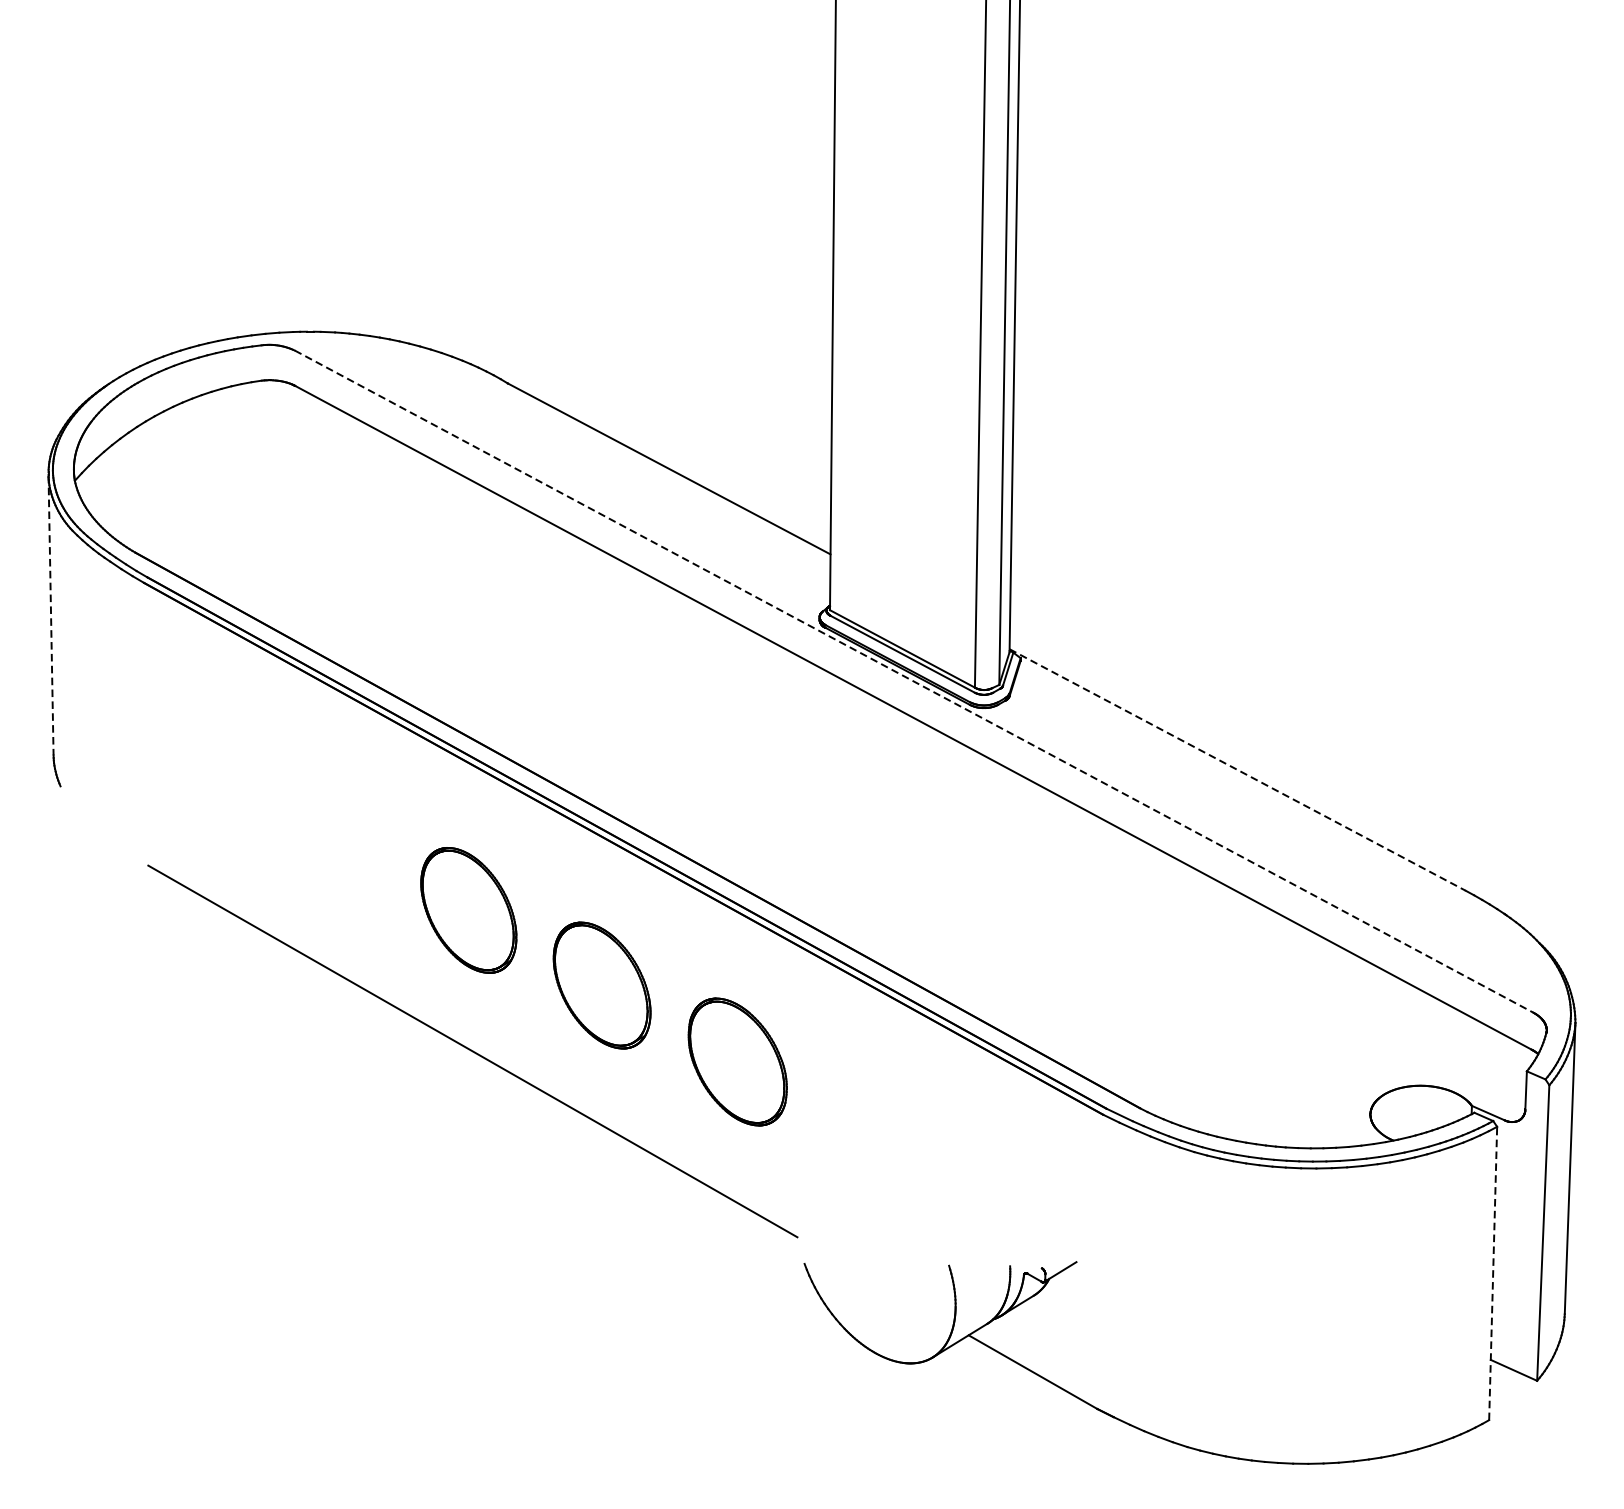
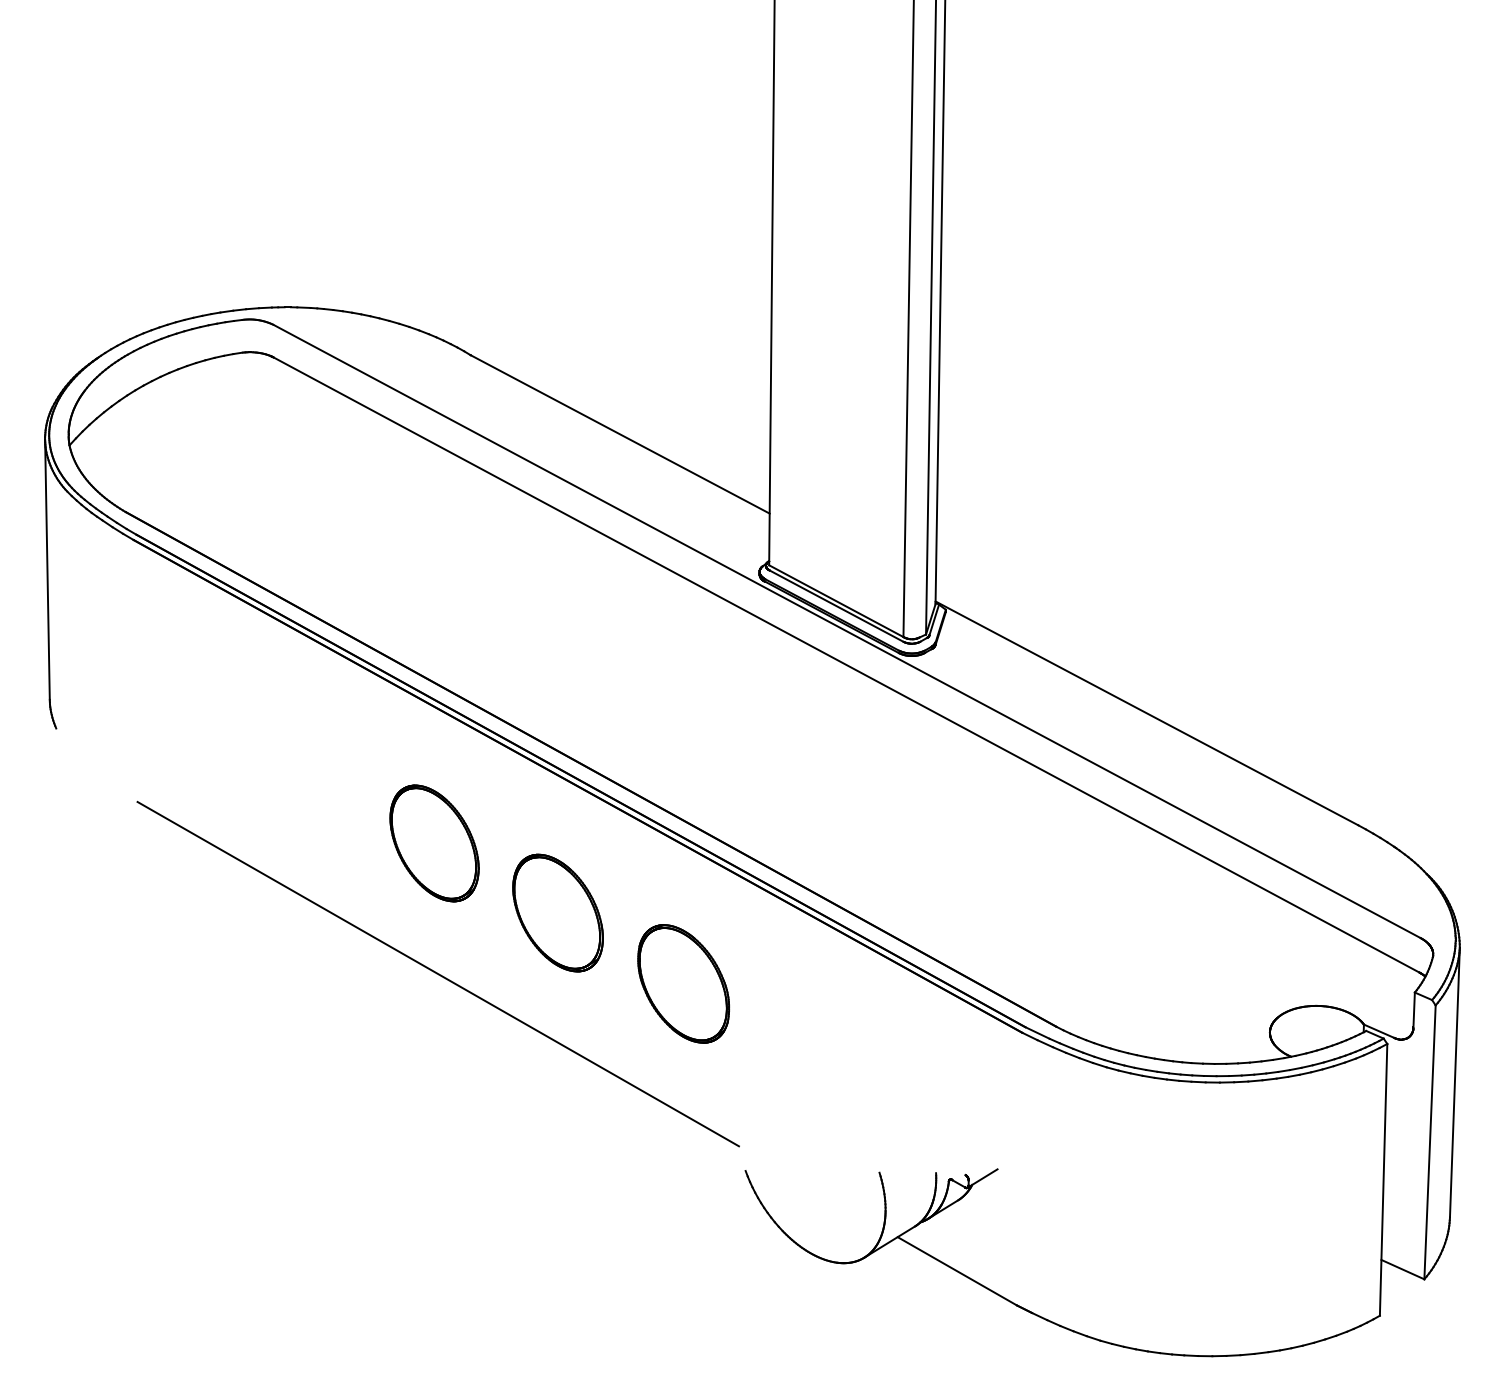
line: (51, 615) -> (47, 570), dashed -> solid
line: (914, 681) -> (847, 631), dashed -> solid
line: (1238, 770) -> (1147, 713), dashed -> solid
line: (1493, 1273) -> (1383, 1179), dashed -> solid

